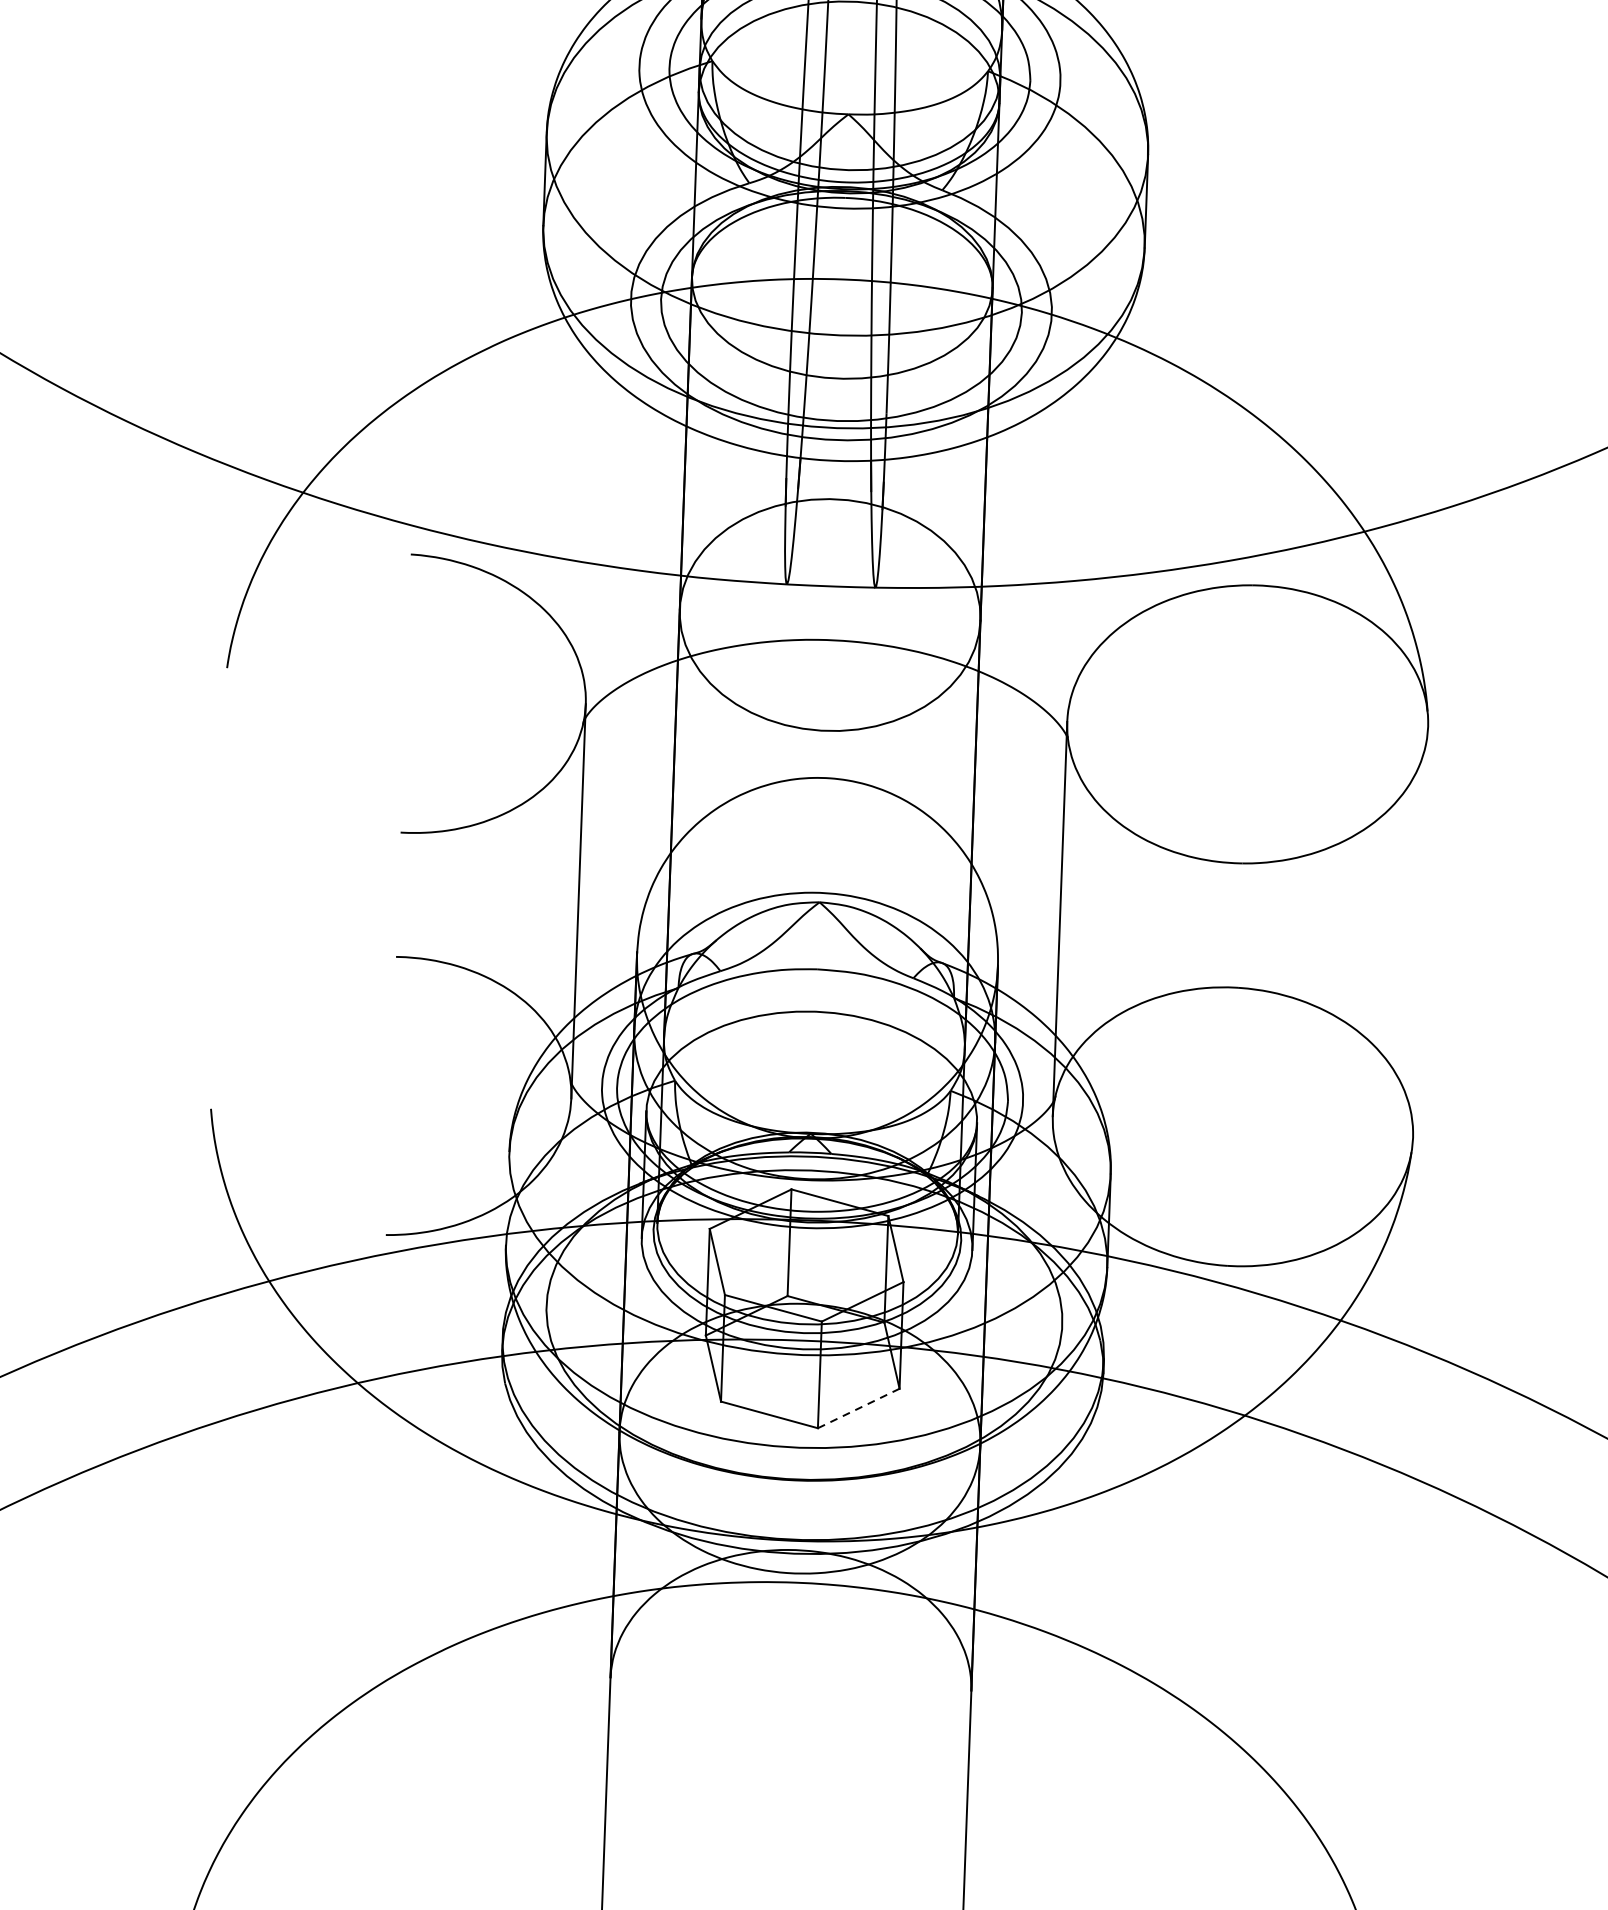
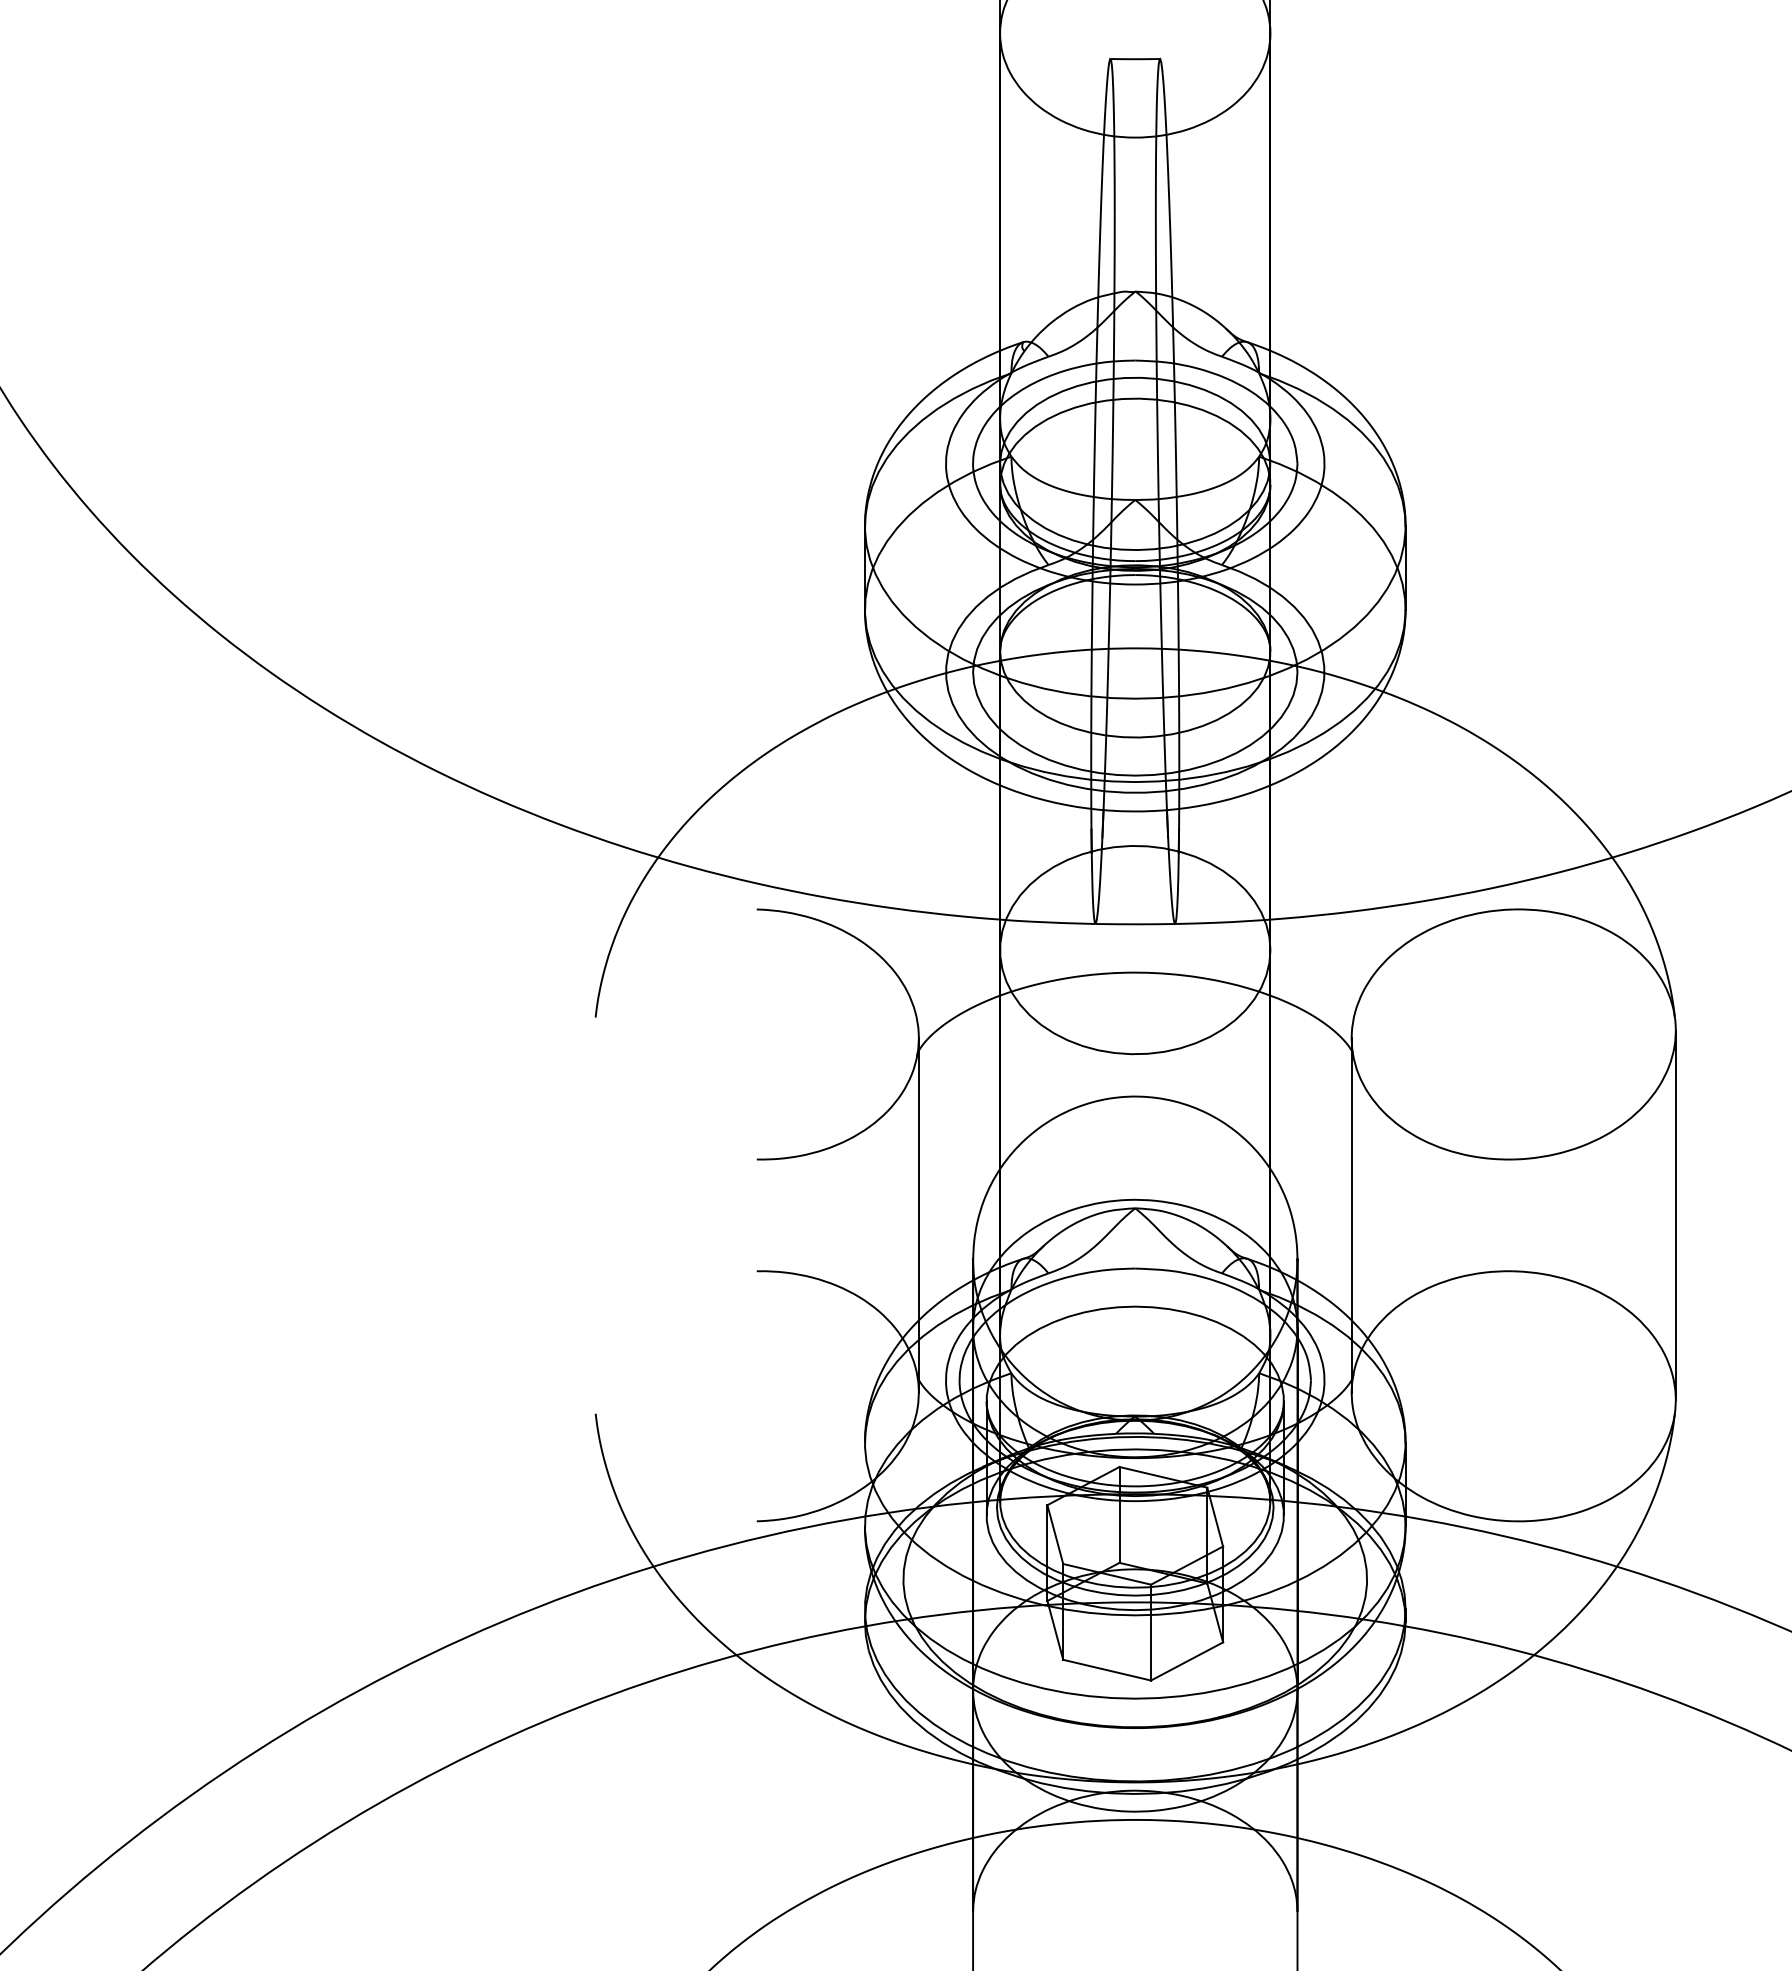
line: (1420, 932) -> (1675, 1215), added
line: (859, 1408) -> (1187, 1661), dashed -> solid

